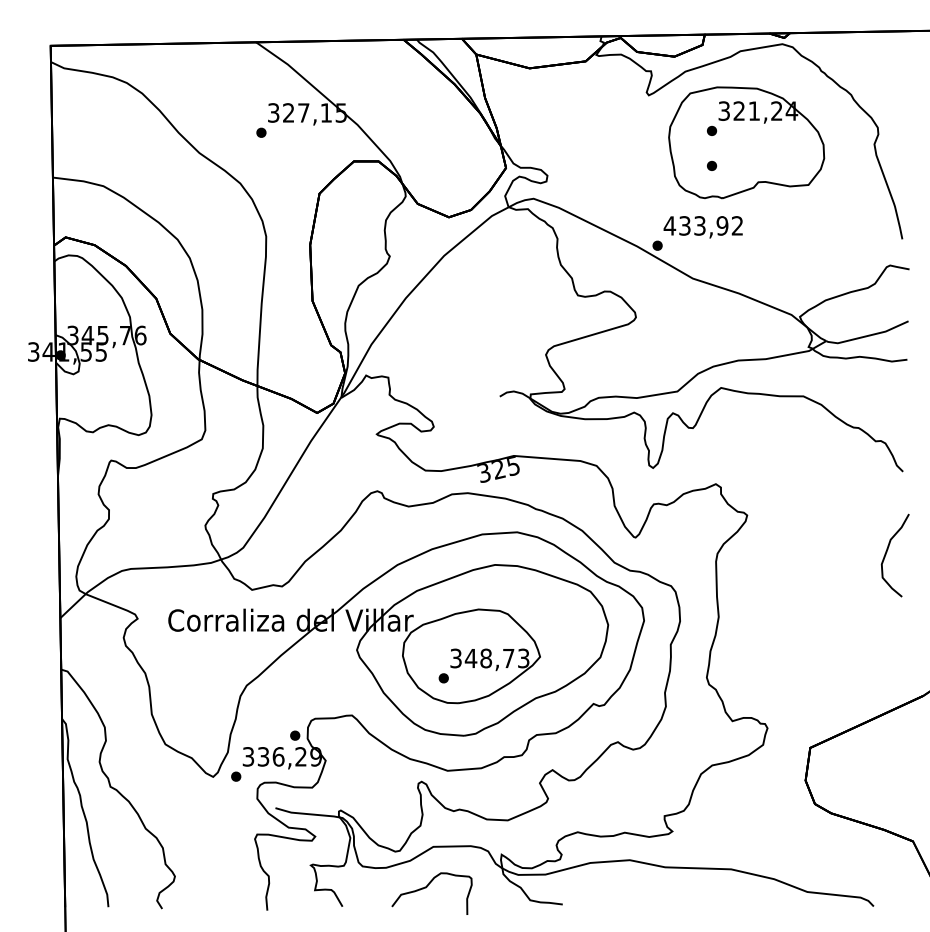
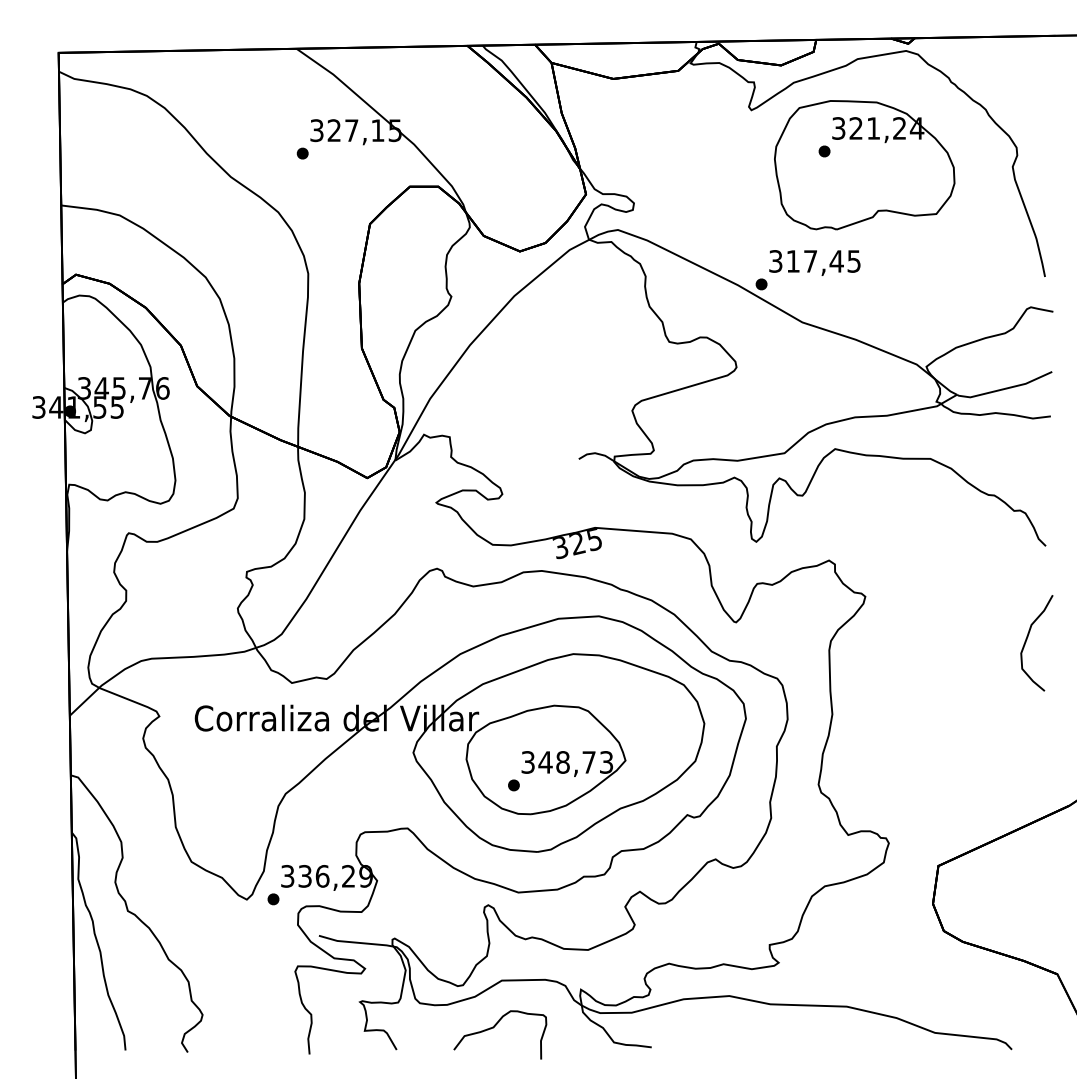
part: (712, 165) -> (825, 191), removed
text: (702, 225) -> (813, 260), 433,92 -> 317,45
part: (295, 735) -> (342, 851), removed

